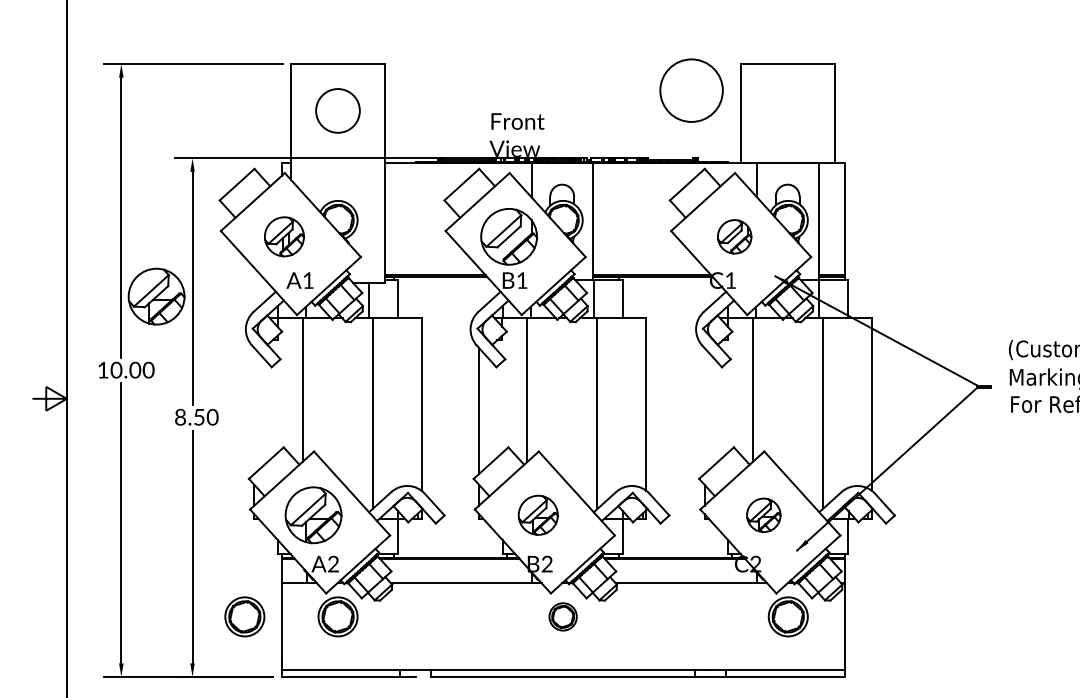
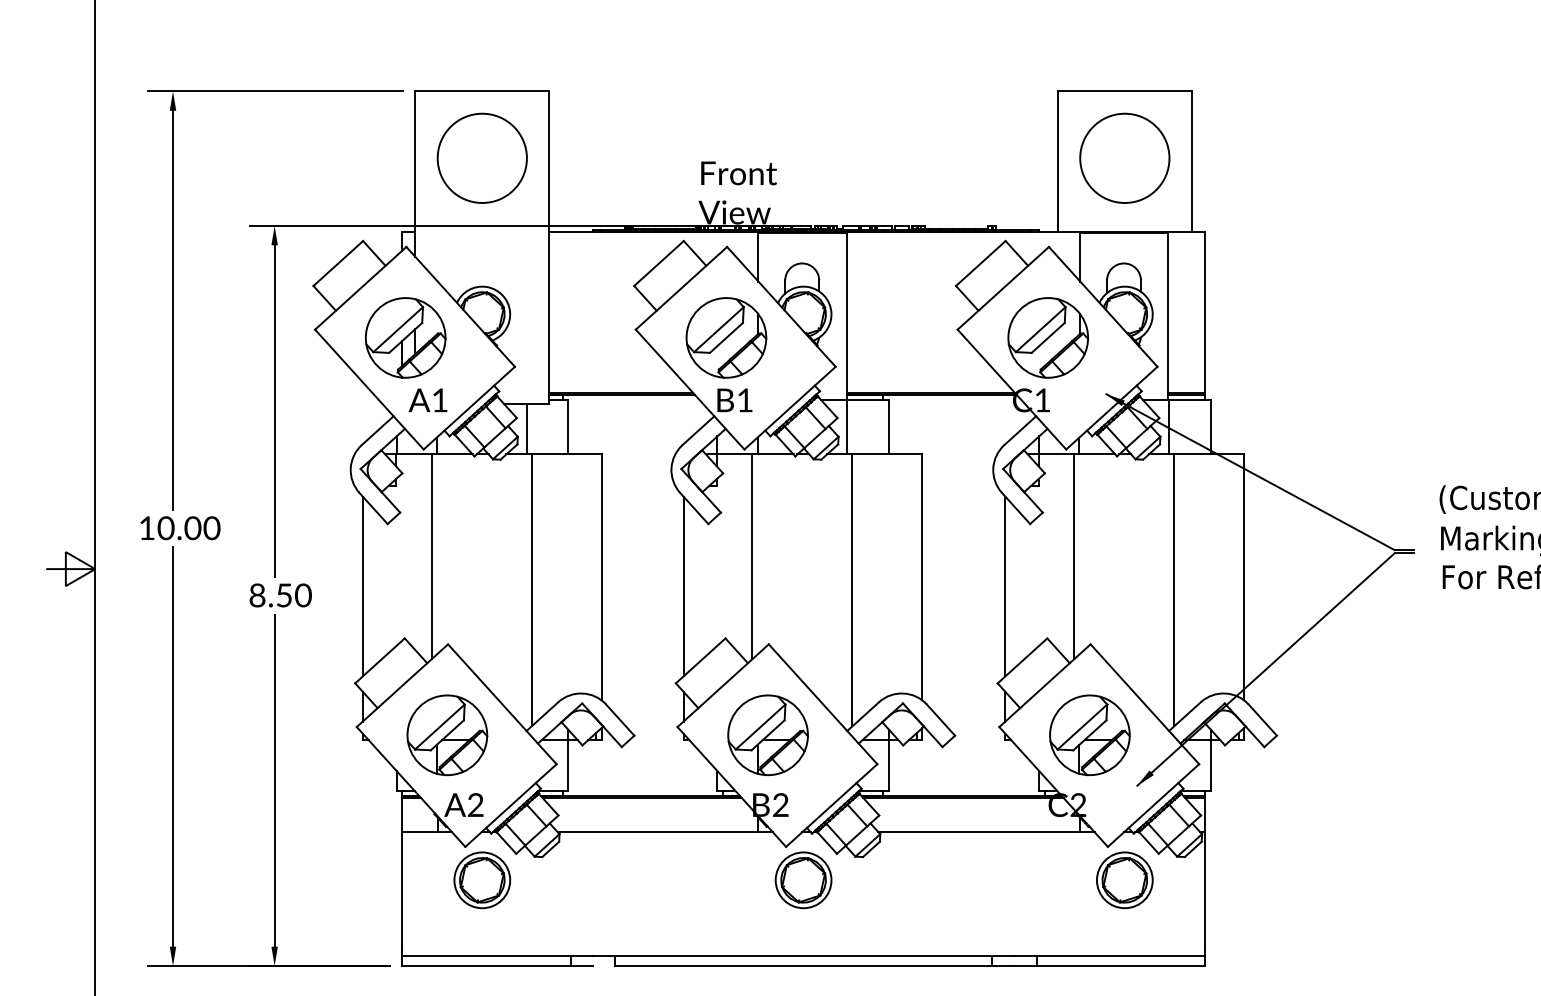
circle: (691, 90) -> (1124, 157), moved
circle: (337, 110) -> (481, 157), size x1.43
part: (284, 236) -> (405, 337), size x1.43
part: (734, 236) -> (1048, 337), size x1.67
part: (156, 296) -> (223, 423), removed
line: (254, 411) -> (362, 586), added
line: (704, 411) -> (1005, 586), added
part: (537, 515) -> (767, 735), size x1.43
part: (763, 515) -> (1089, 735), size x1.67
part: (245, 617) -> (349, 880), removed
part: (563, 617) -> (803, 880), size x1.43

